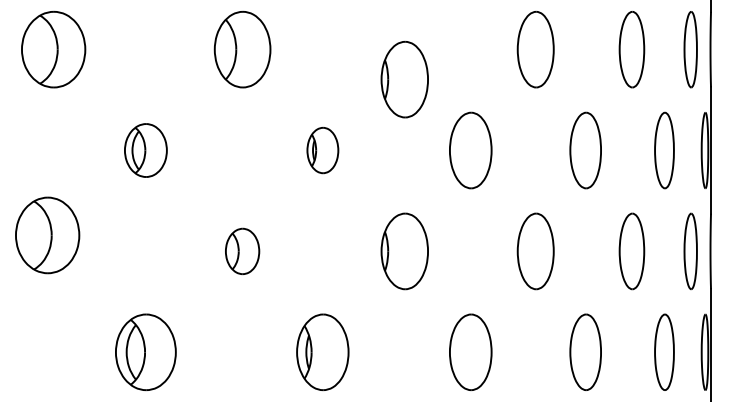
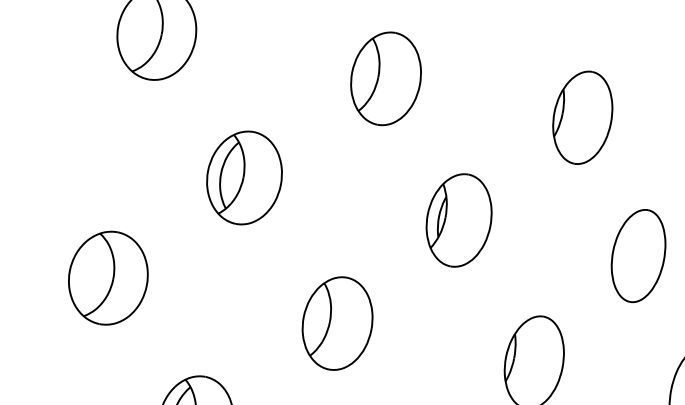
part: (404, 79) -> (582, 117), moved
part: (145, 150) -> (244, 177), size x1.43
part: (322, 150) -> (458, 220), size x1.67
part: (47, 235) -> (108, 278), moved
part: (242, 251) -> (337, 323), size x1.67

